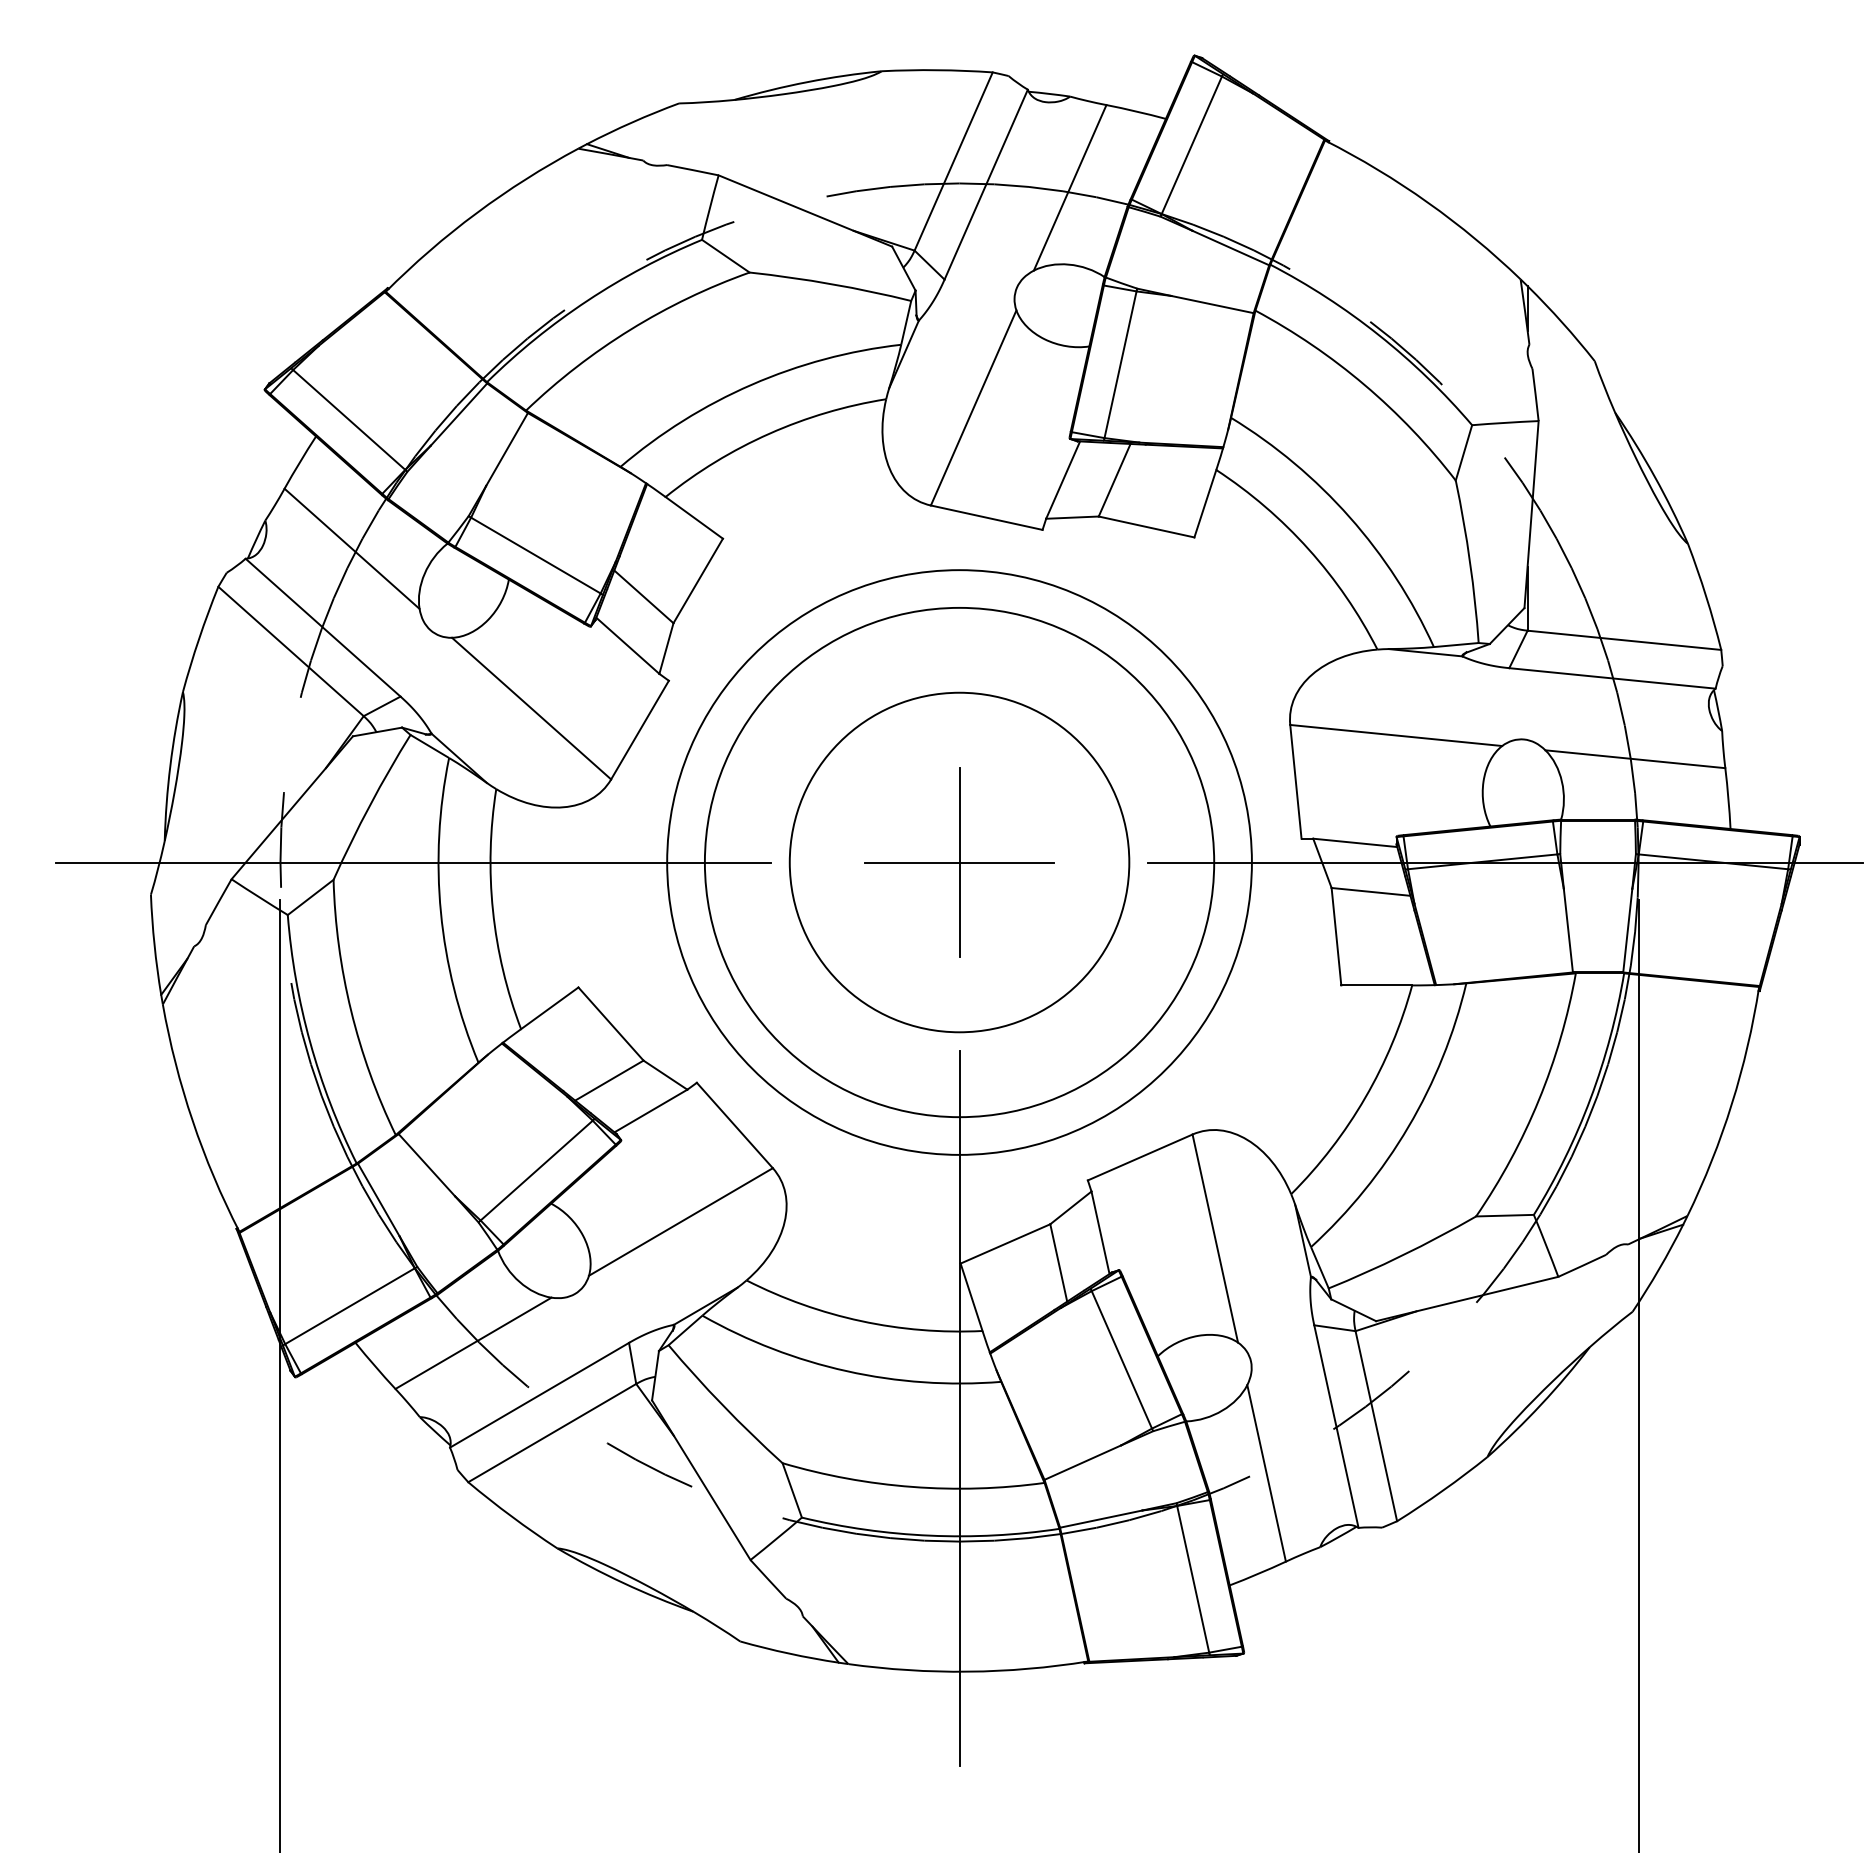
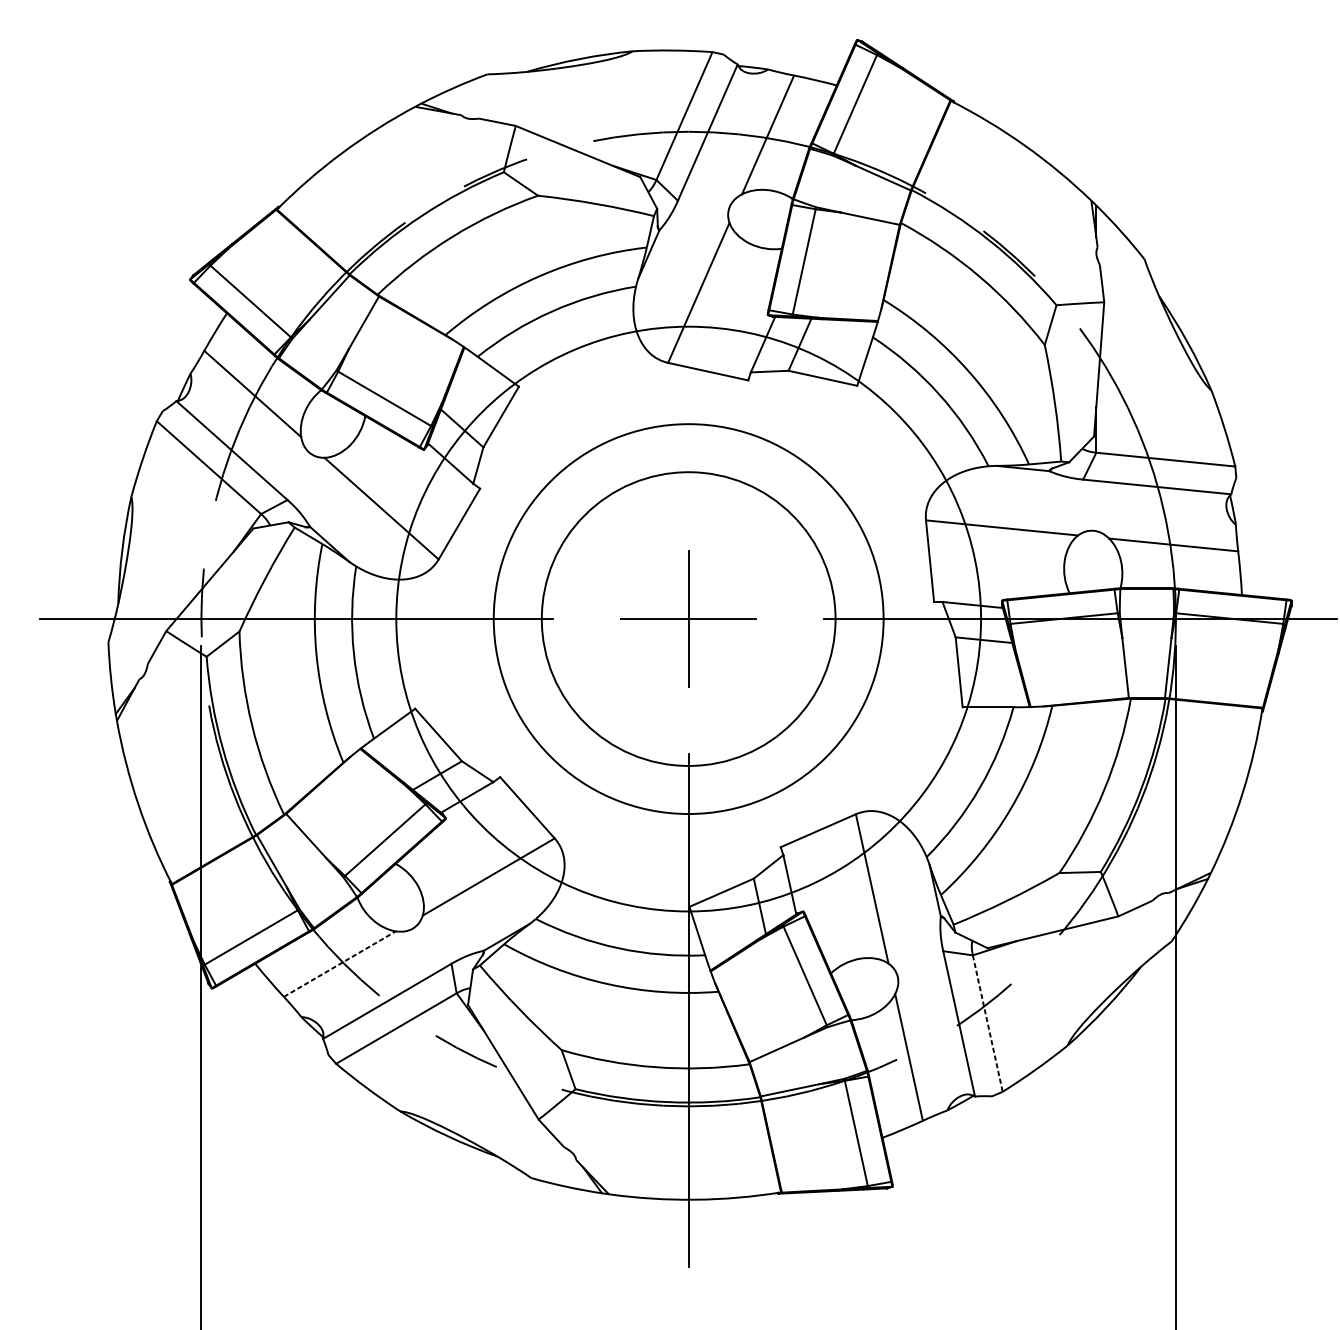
circle: (959, 862) -> (688, 619), size x0.7
circle: (959, 862) -> (688, 619), size x1.6
circle: (959, 862) -> (688, 619), size x1.6
line: (473, 1343) -> (339, 964), solid -> dashed
line: (1376, 1426) -> (987, 1023), solid -> dashed

